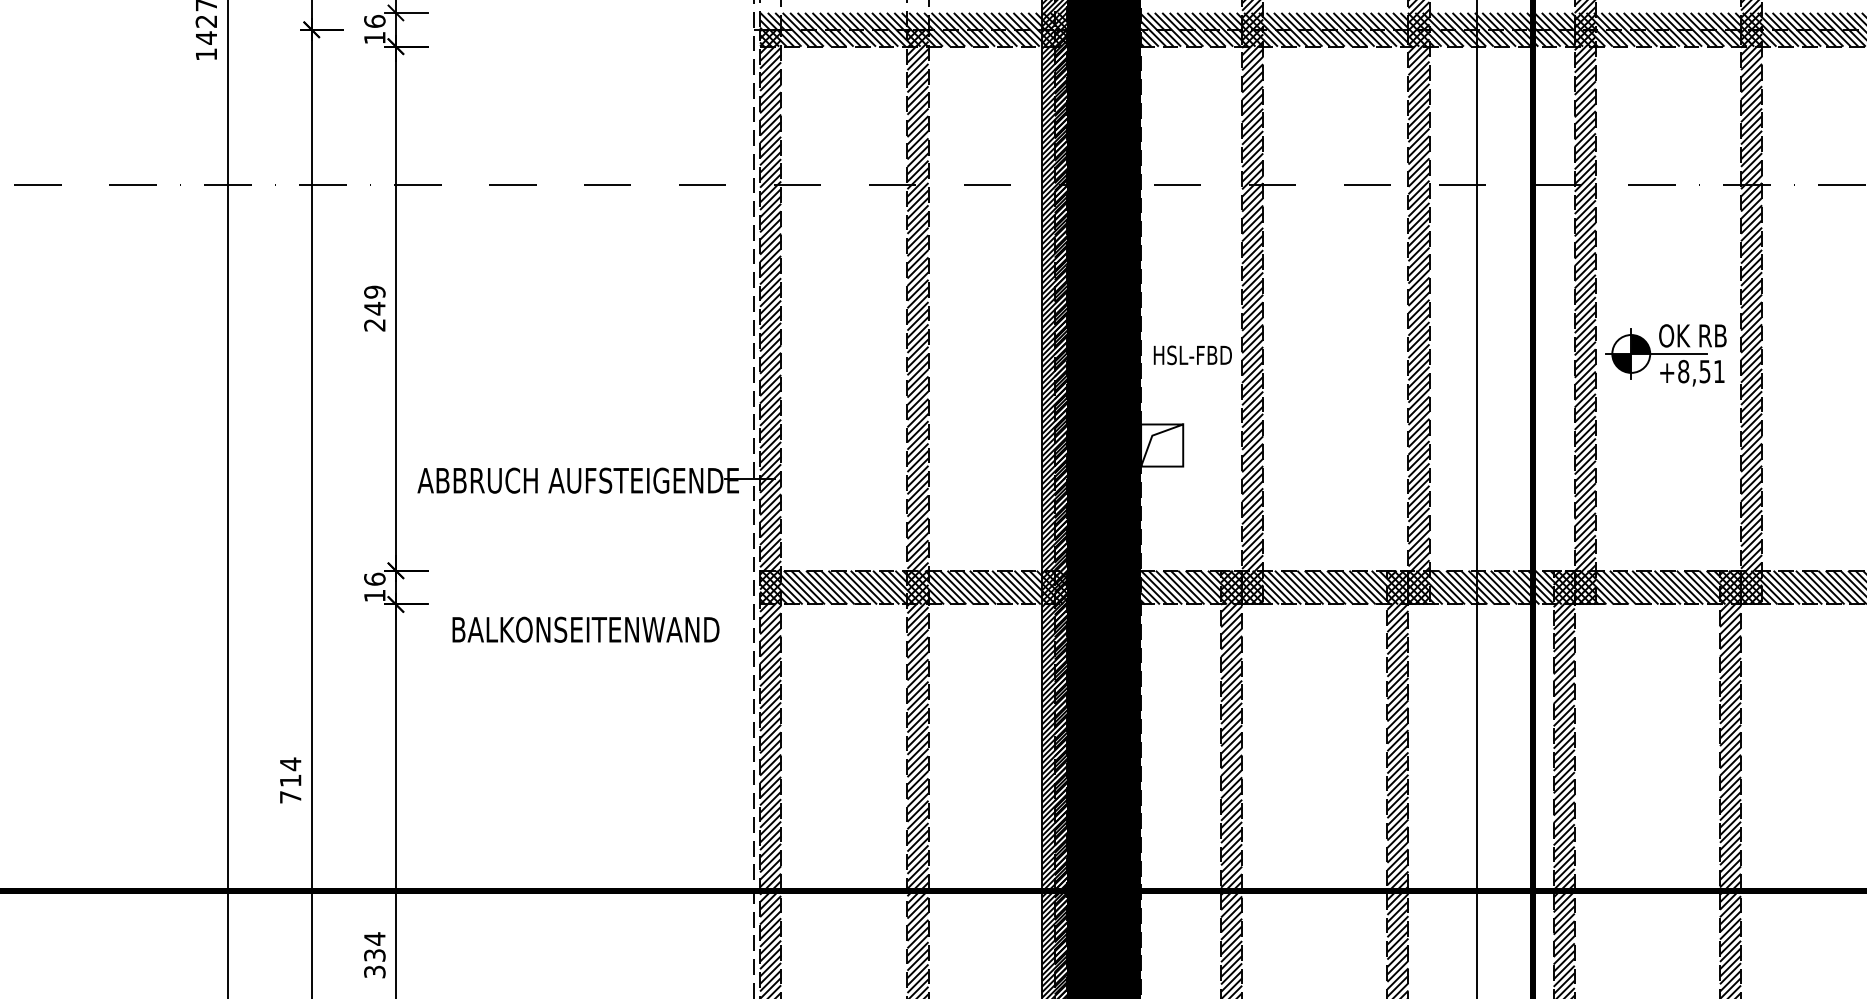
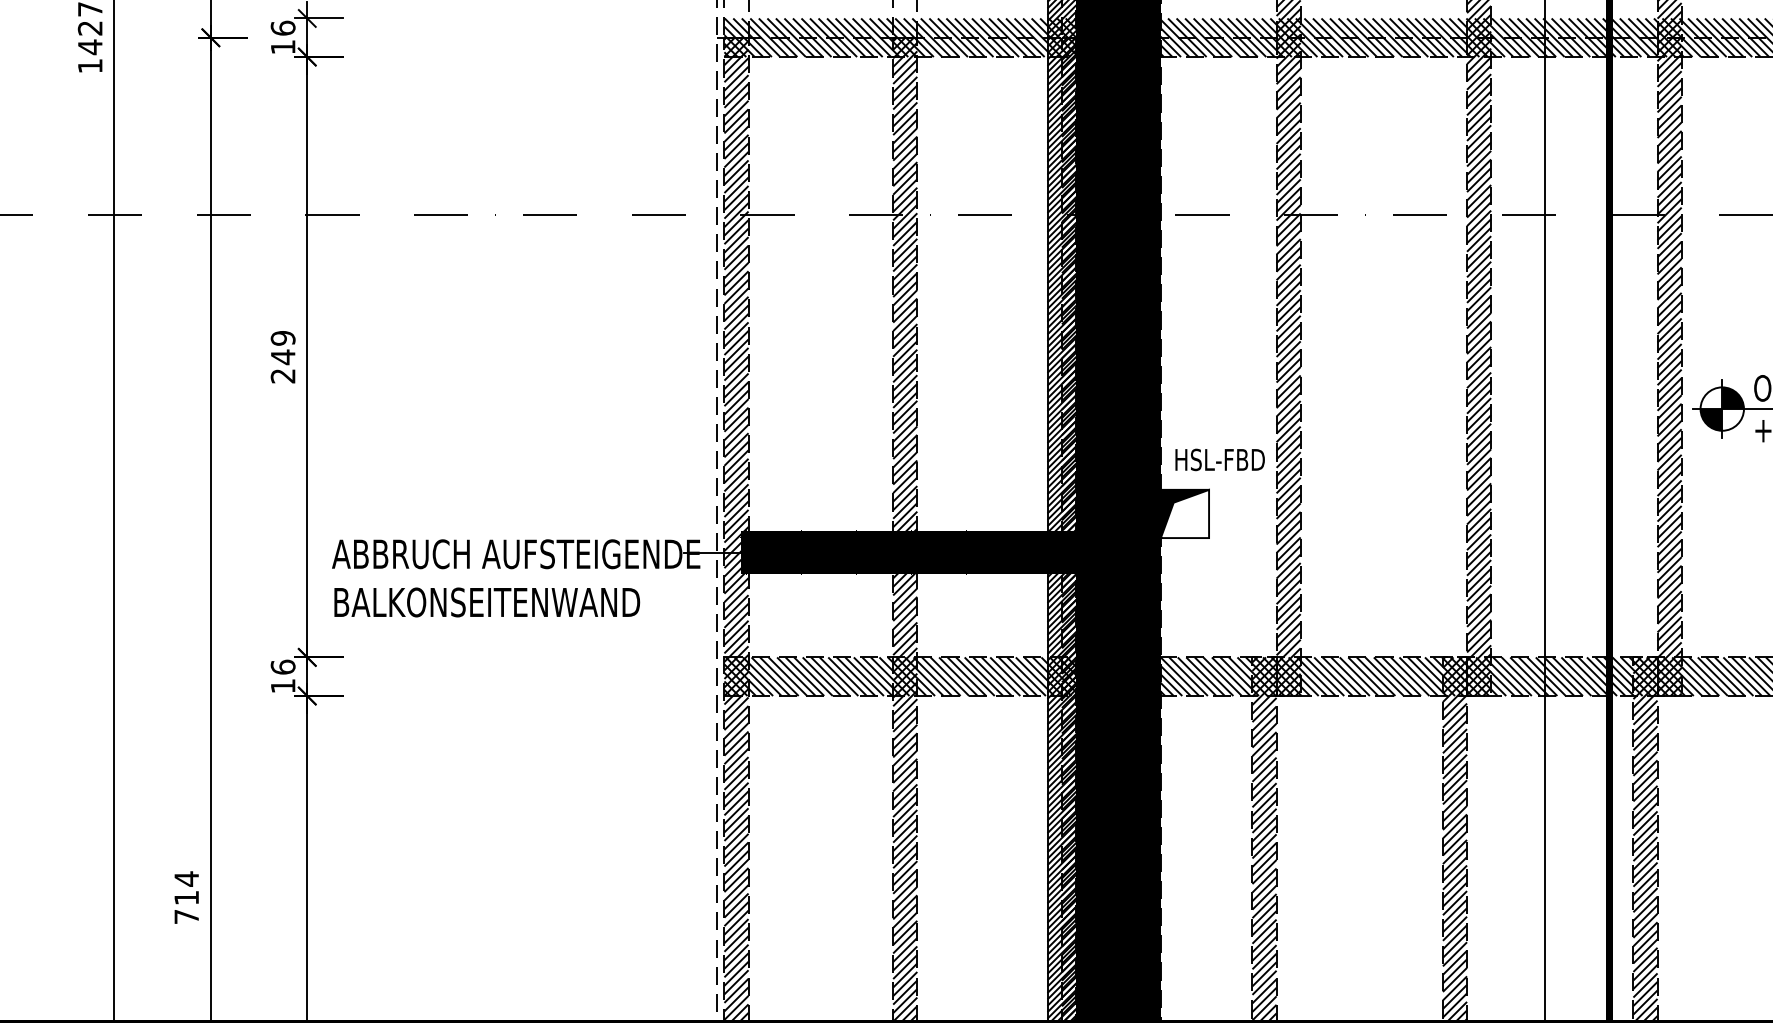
text: (1192, 355) -> (1219, 460), moved
fill: (1162, 445) -> (1185, 513), added
fill: (920, 479) -> (908, 552), added
text: (585, 629) -> (486, 602), moved

